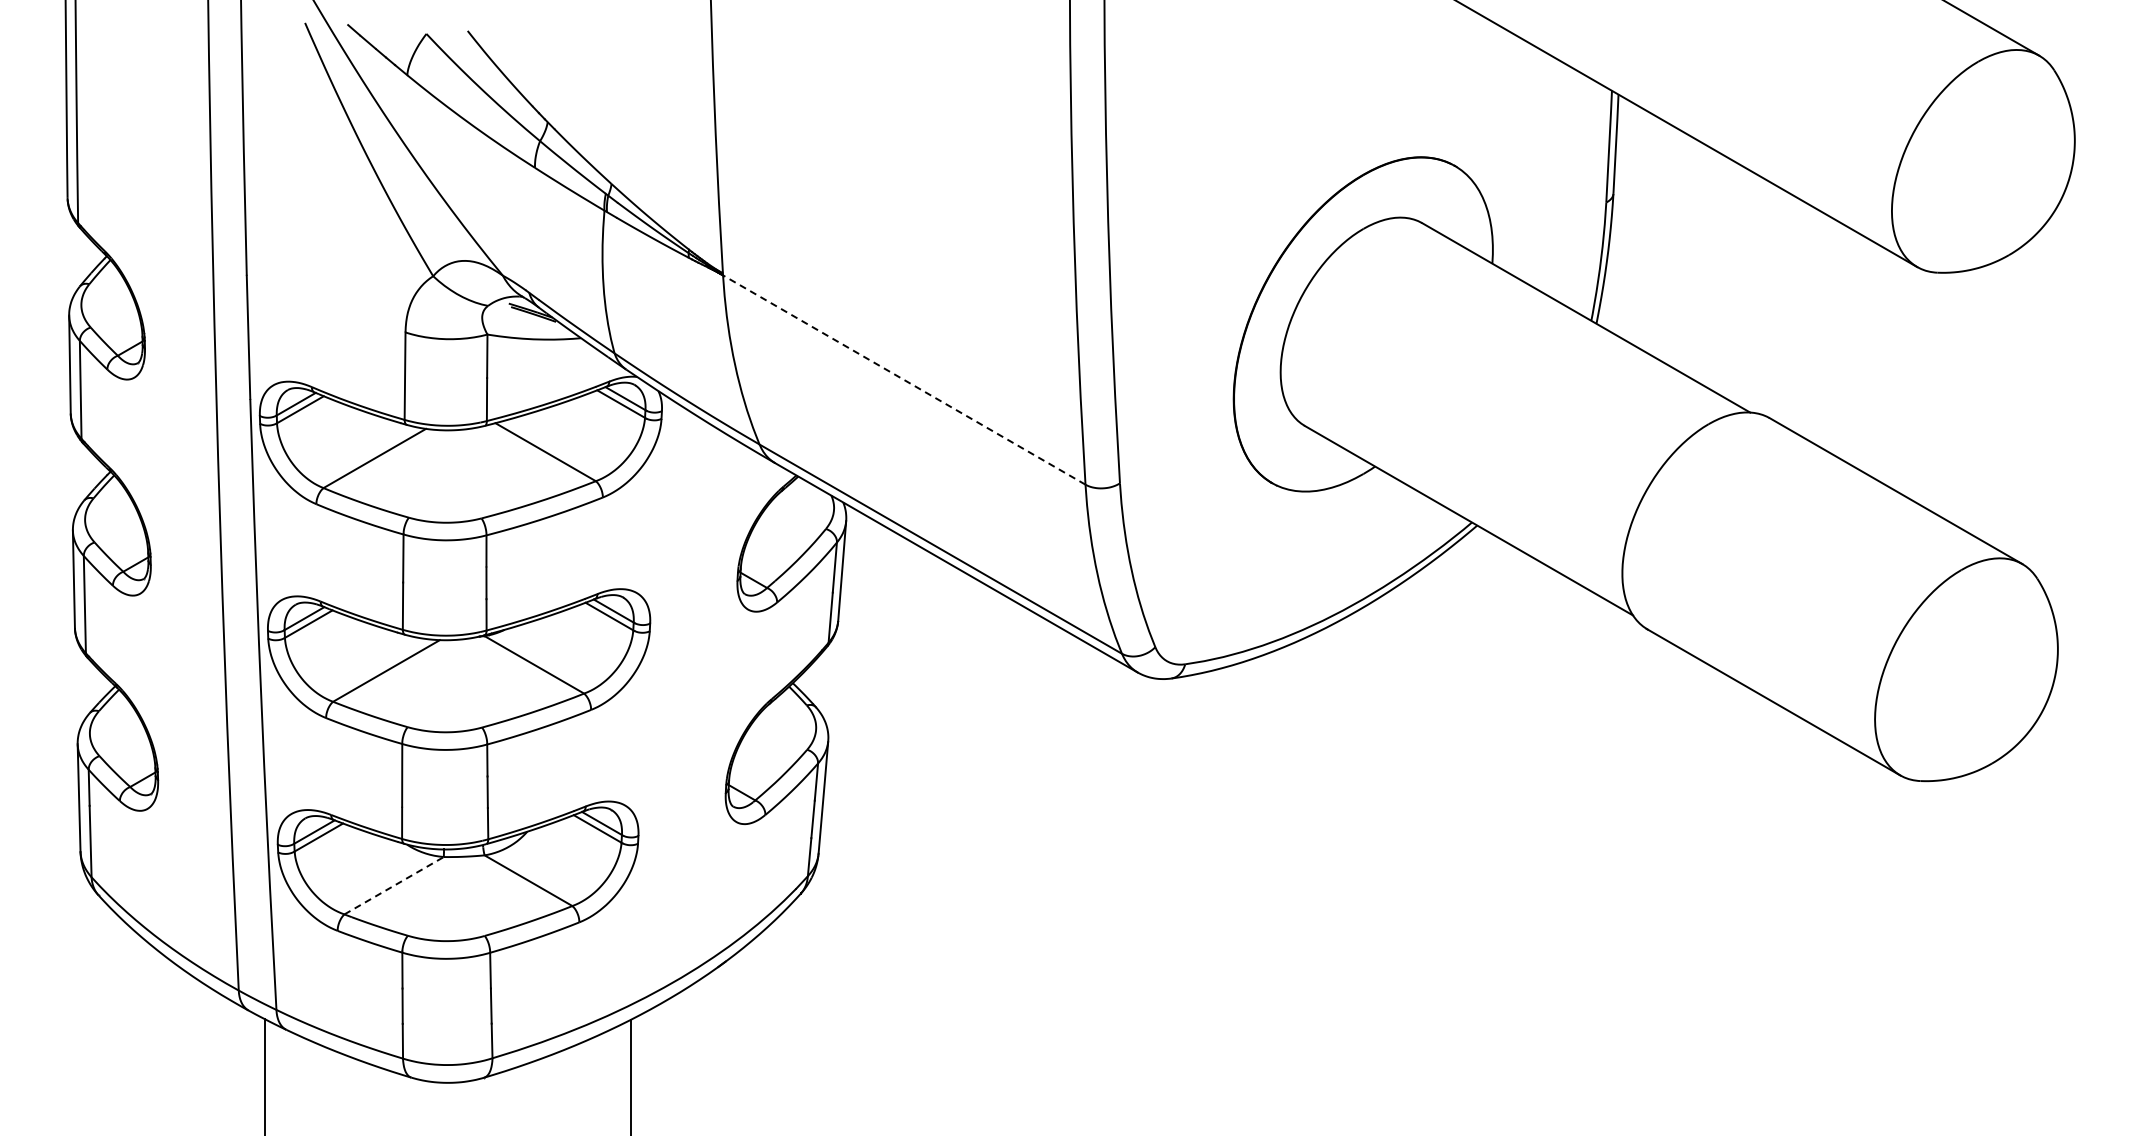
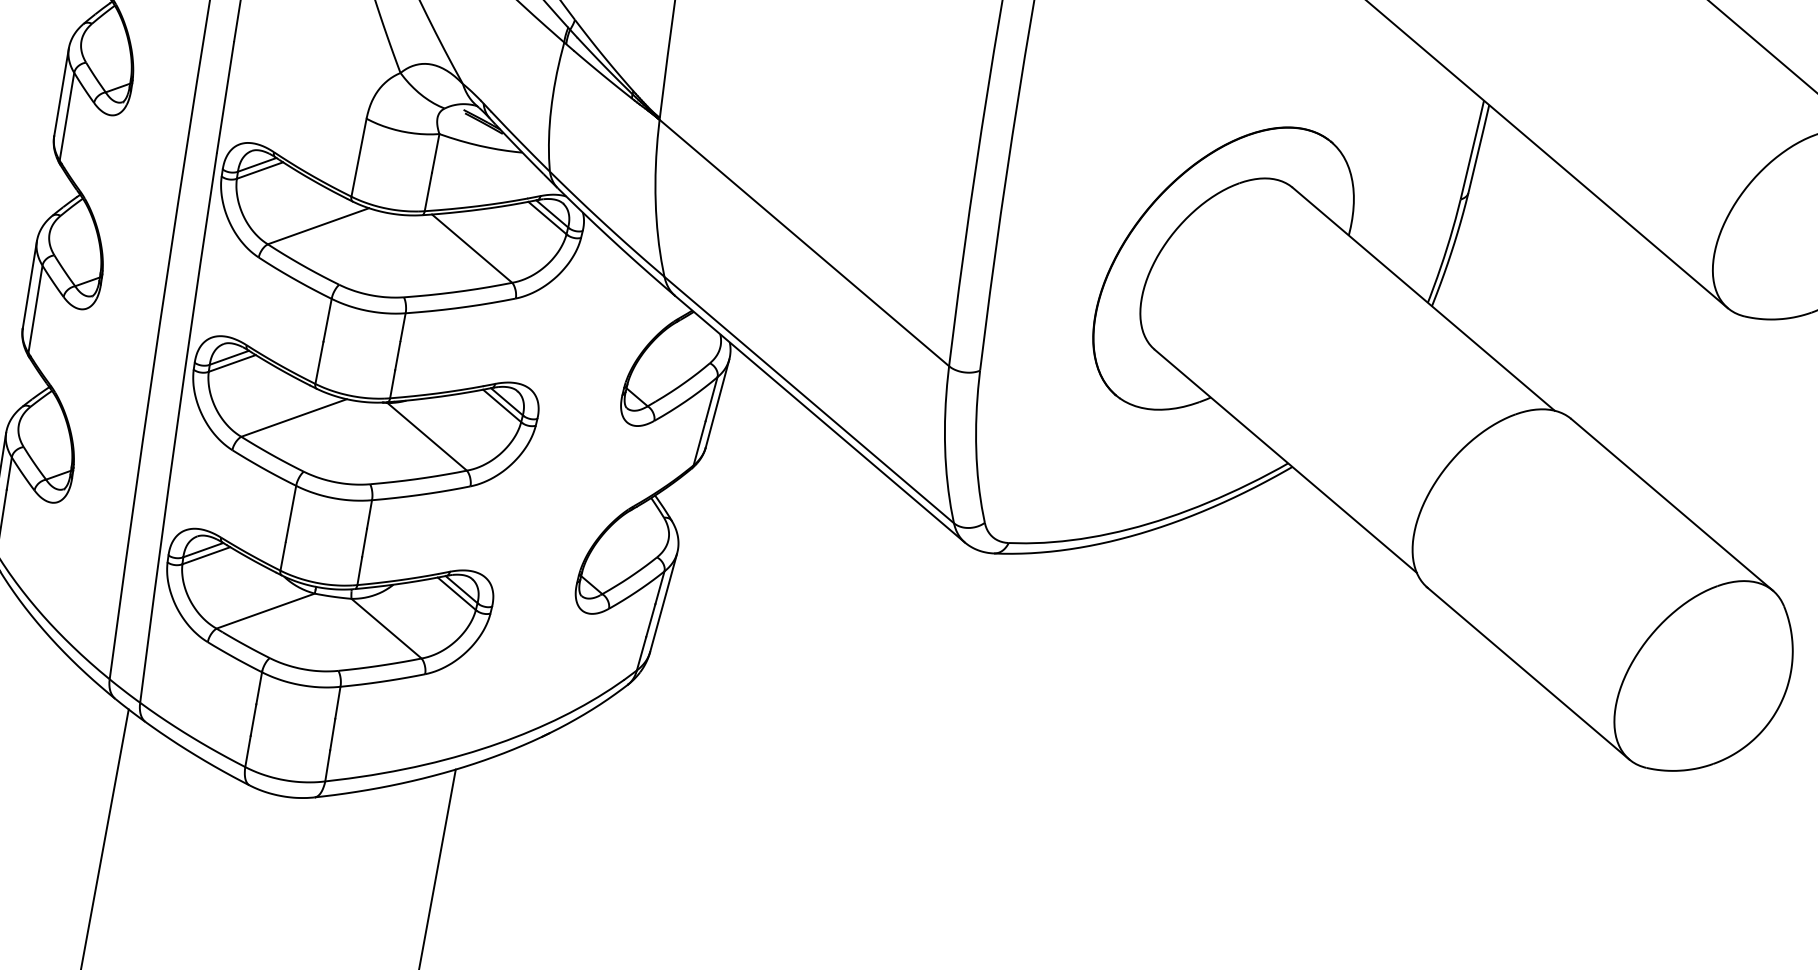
line: (903, 379) -> (803, 242), dashed -> solid
line: (394, 885) -> (266, 610), dashed -> solid

